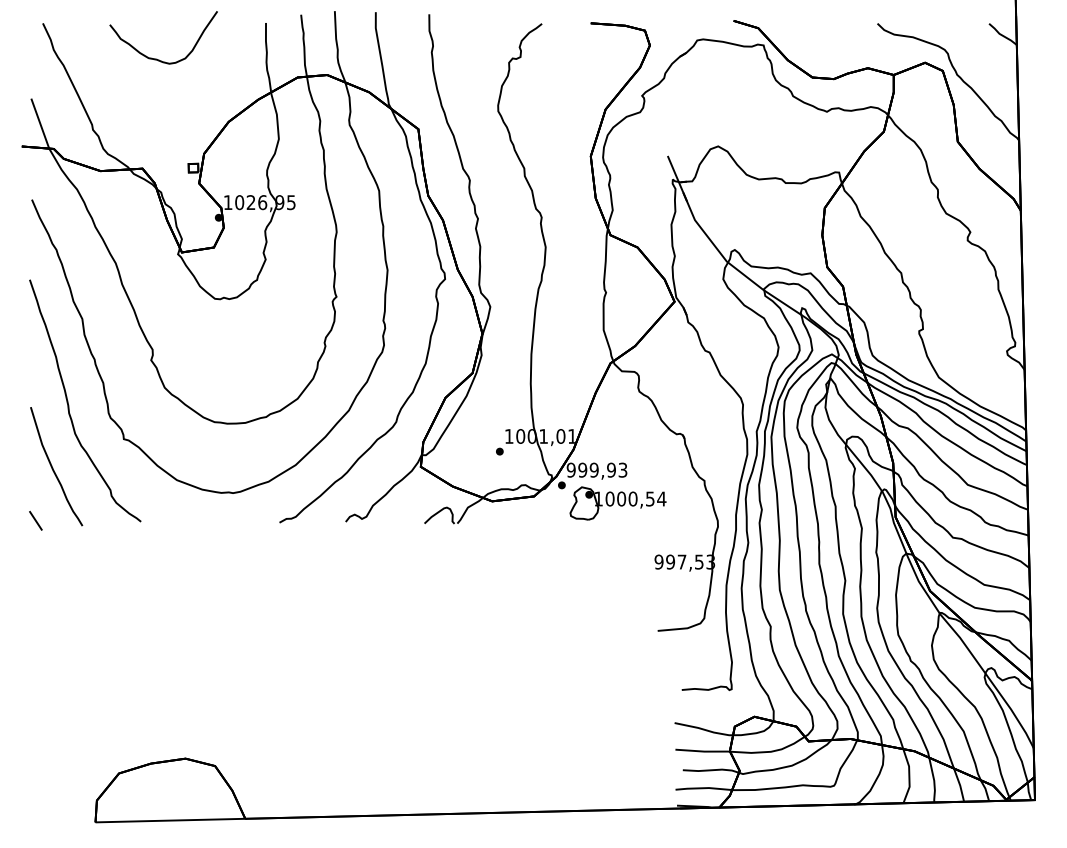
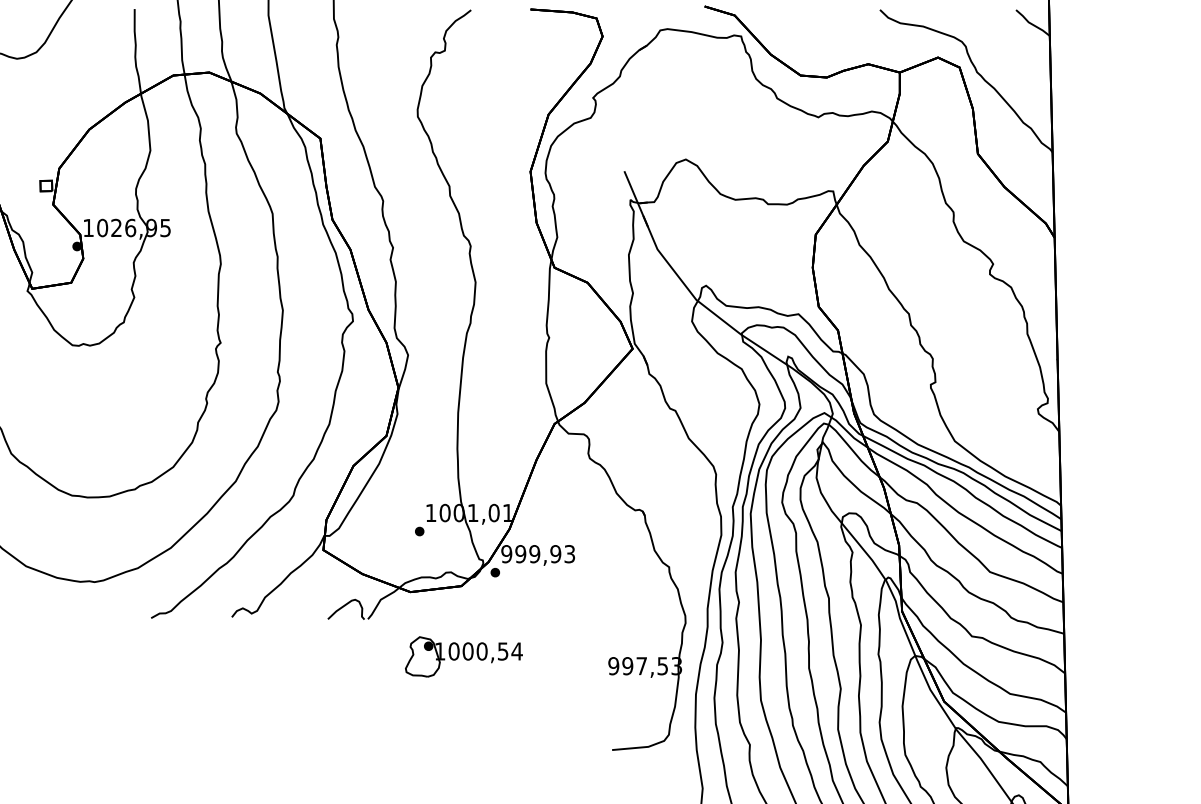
part: (617, 503) -> (463, 656), moved

